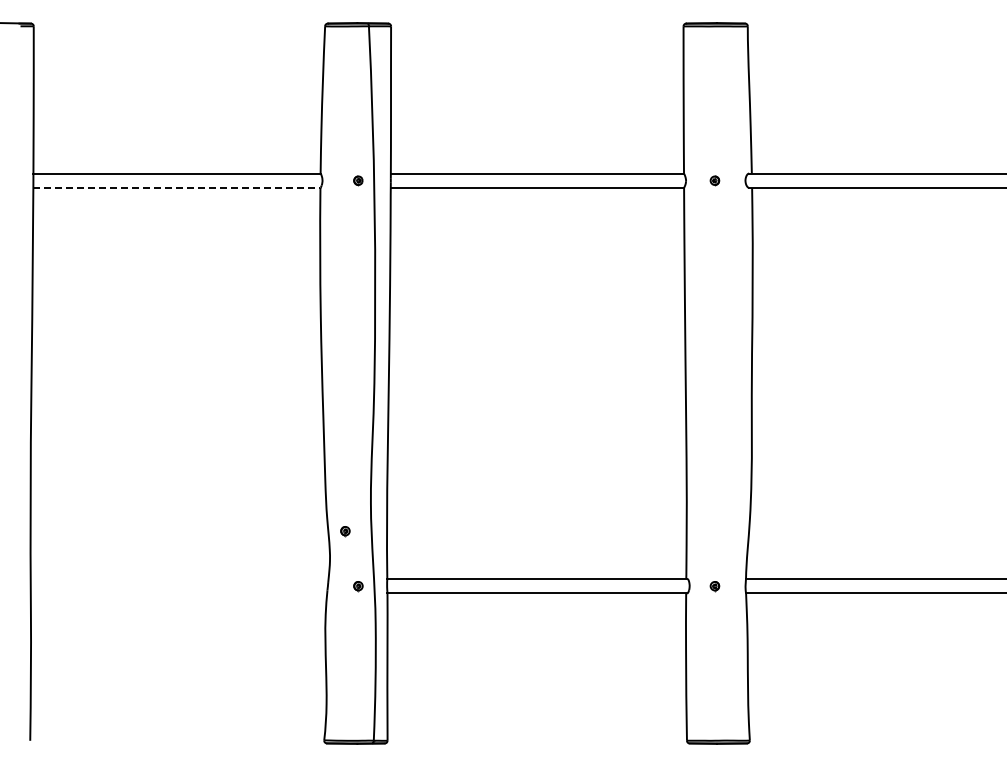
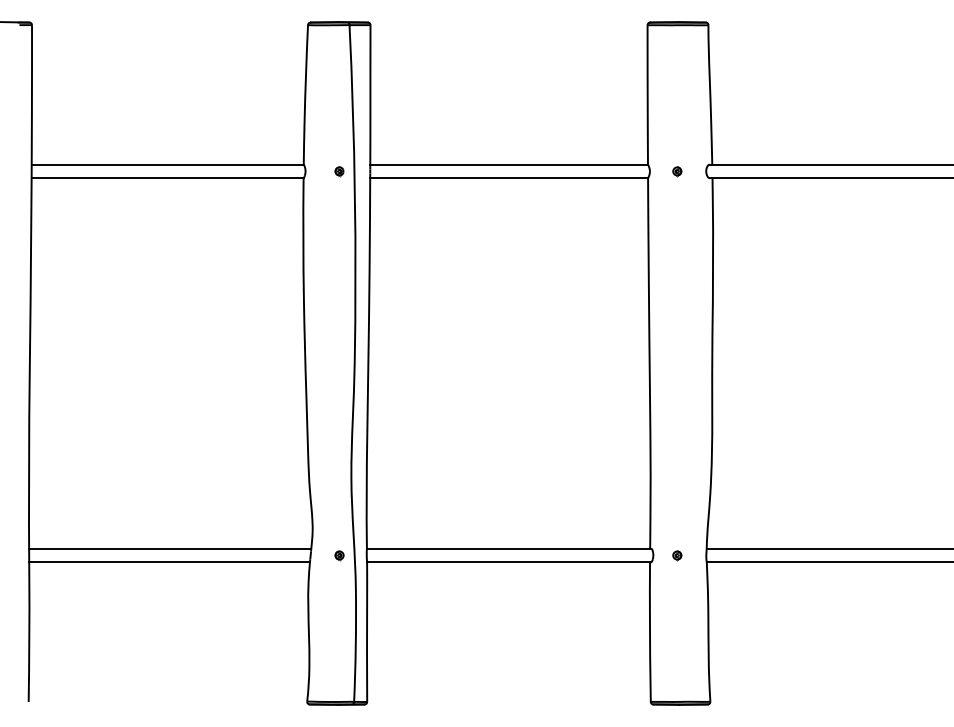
line: (176, 187) -> (167, 177), dashed -> solid
part: (345, 531) -> (327, 503), removed
line: (179, 578) -> (170, 548), added
line: (178, 593) -> (169, 562), added

